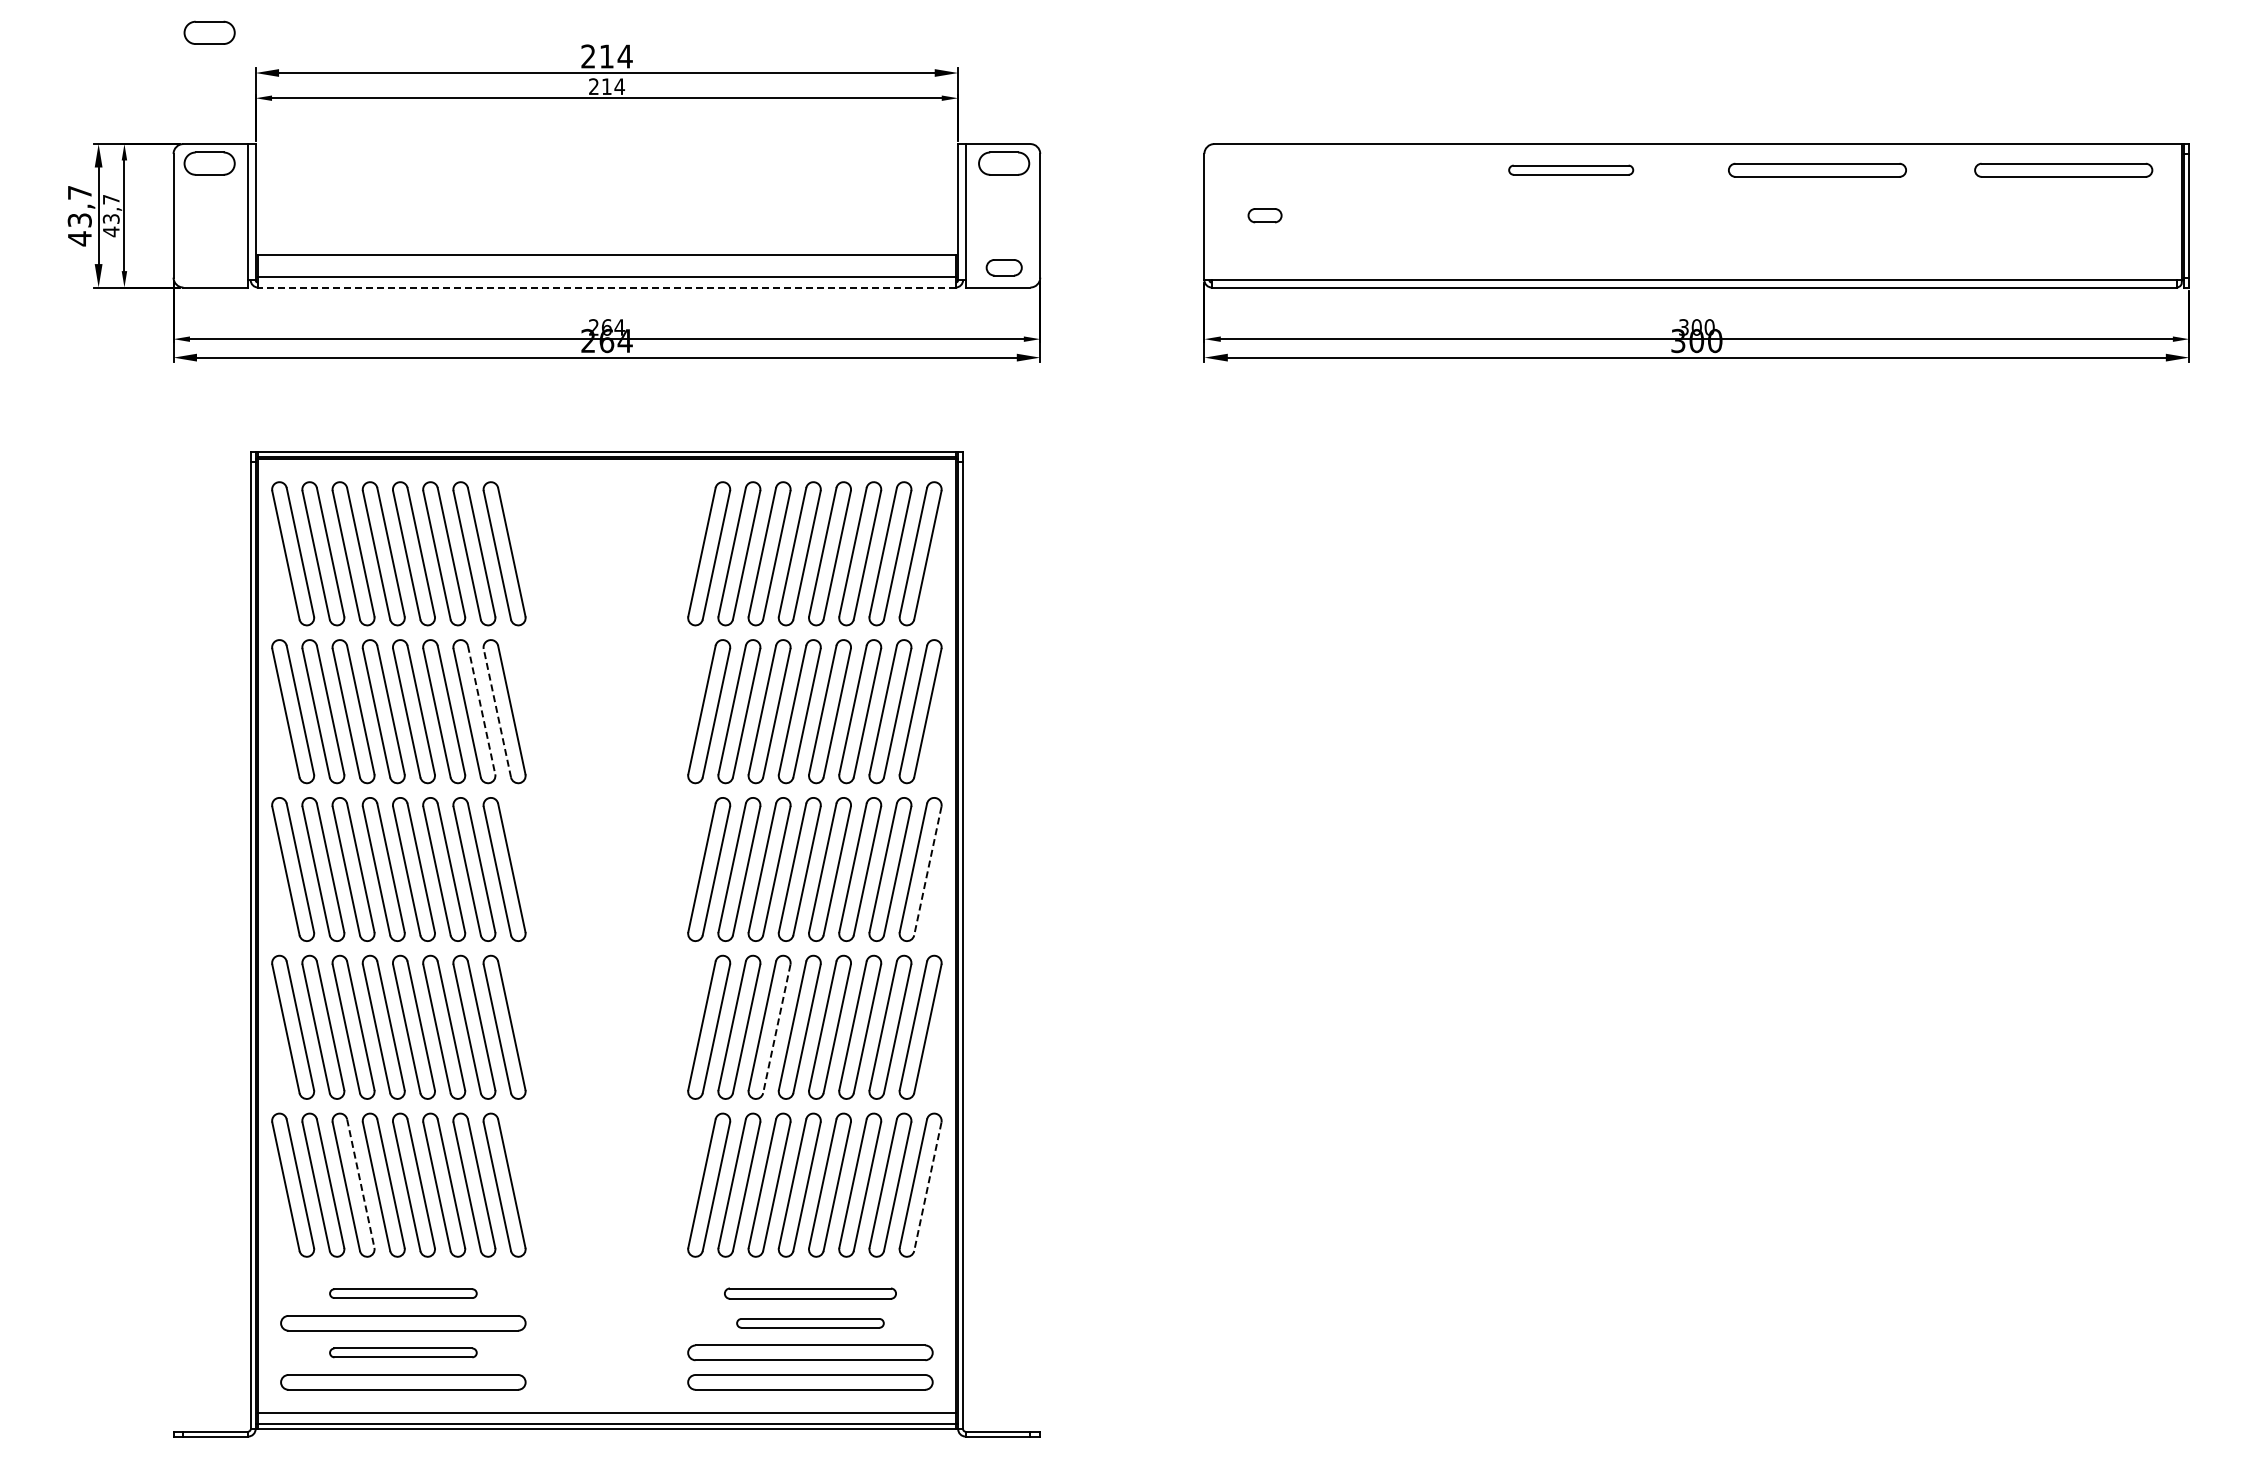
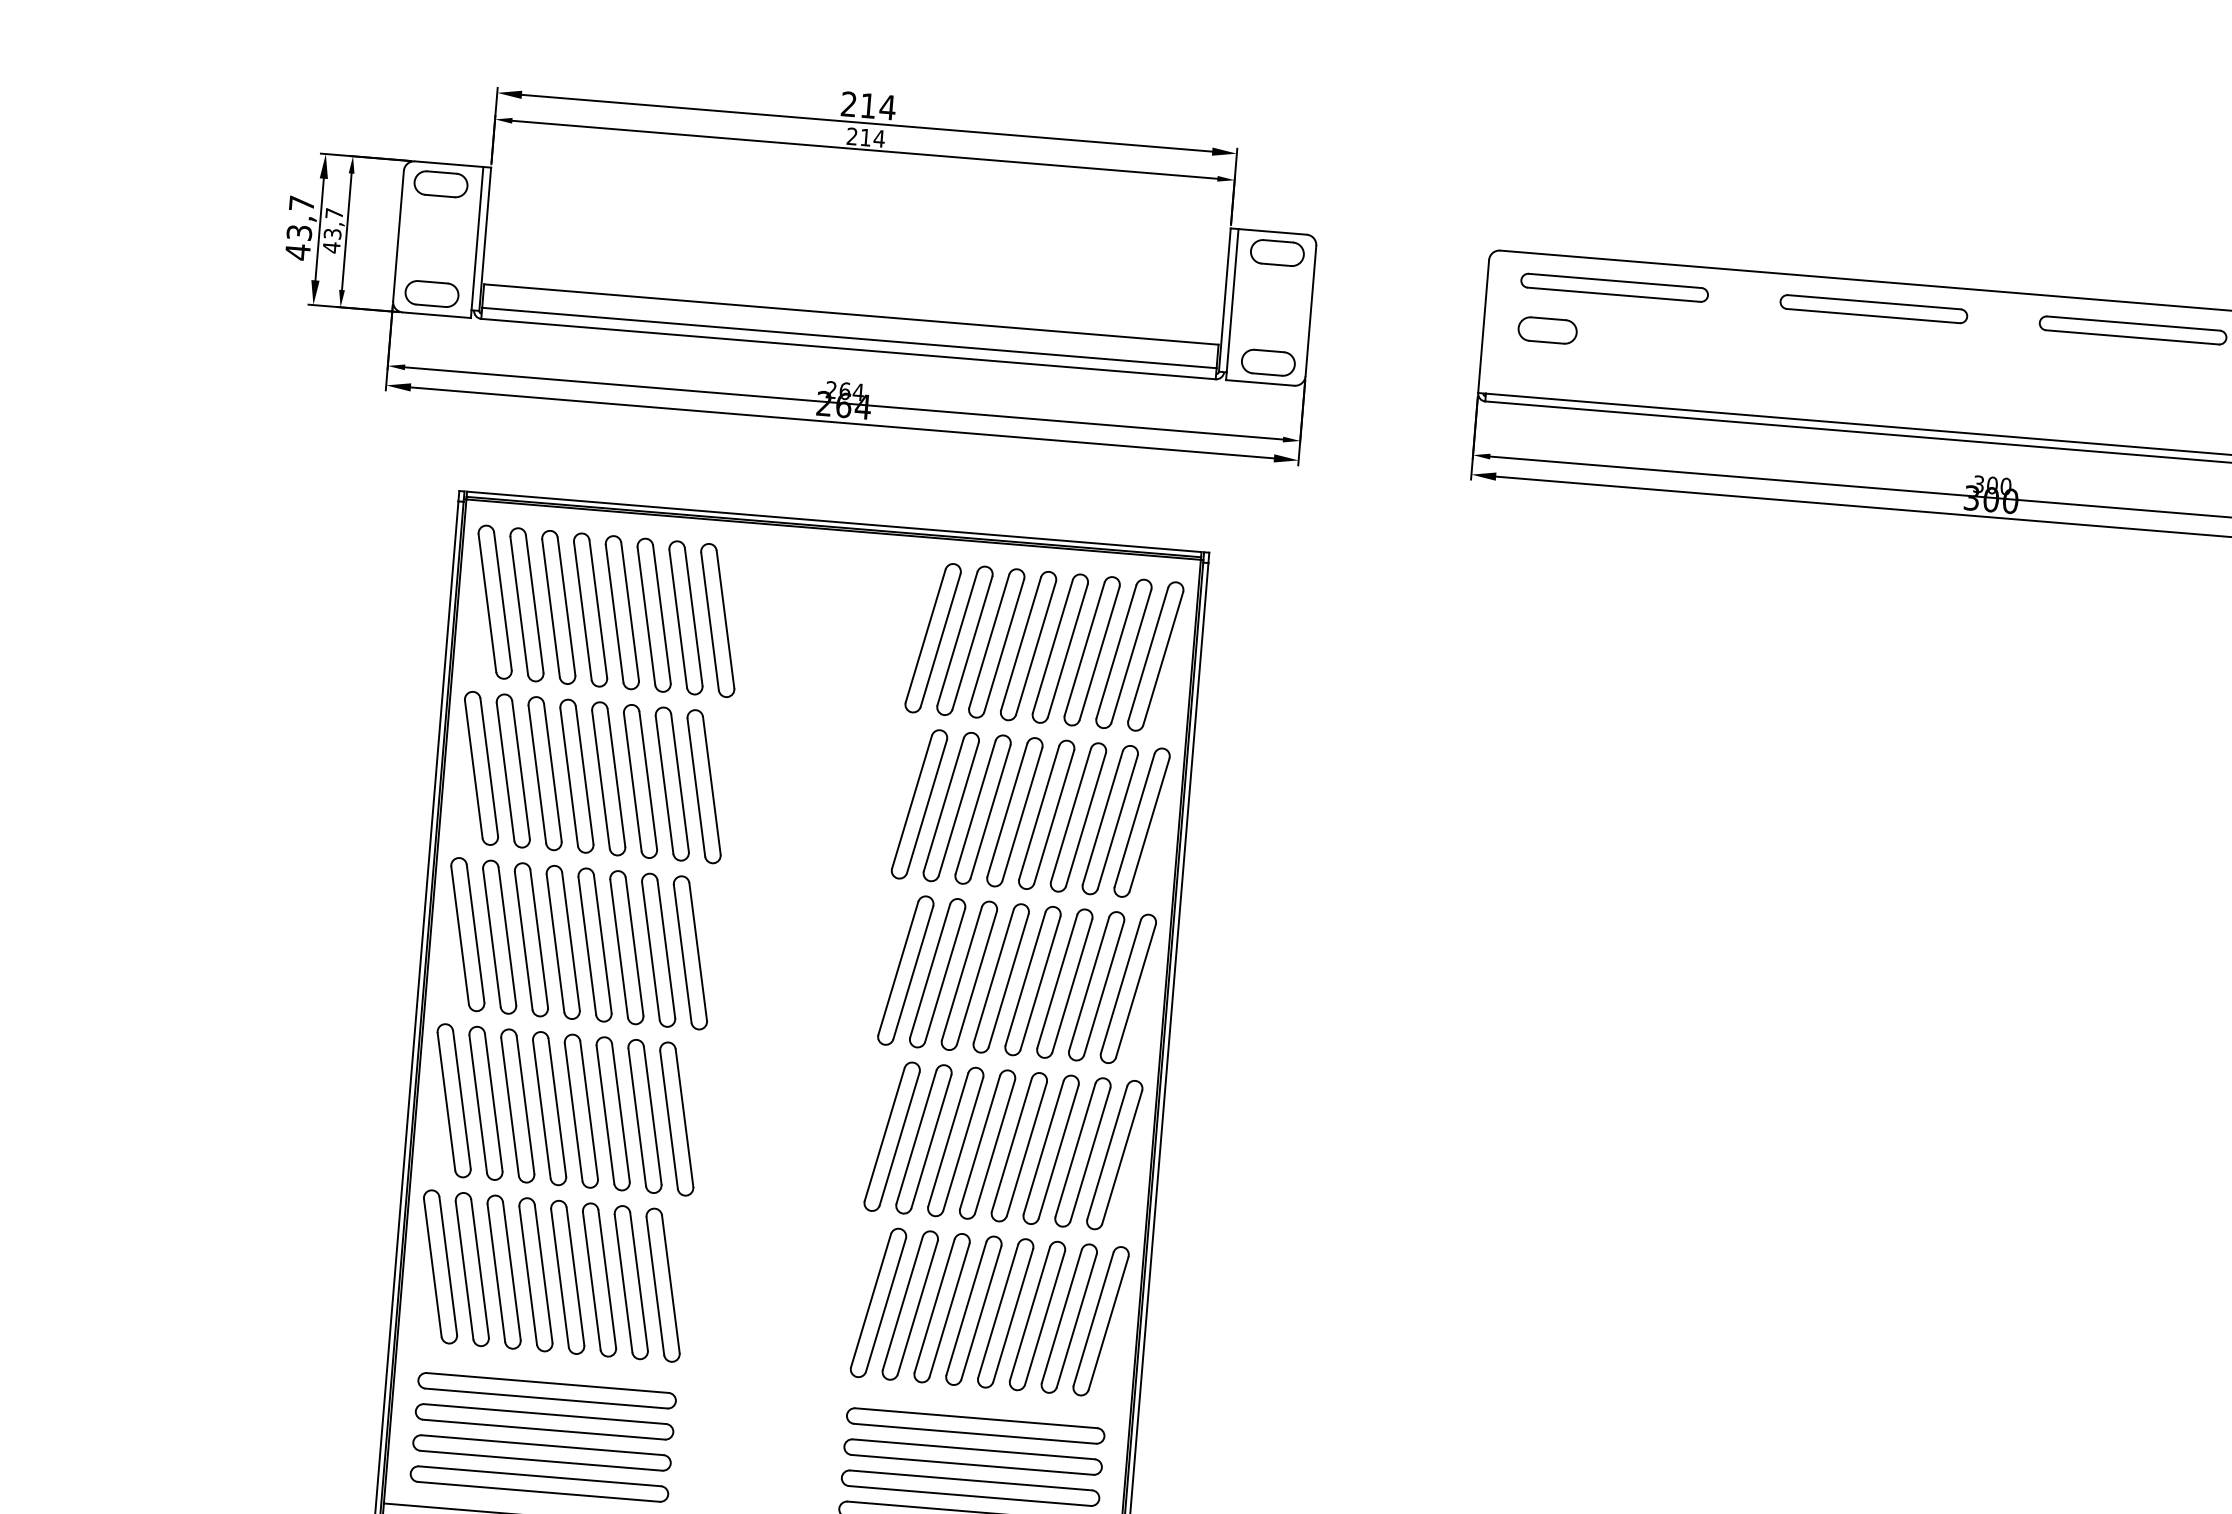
part: (209, 32) -> (431, 293), moved
part: (1324, 169) -> (1614, 286), added
part: (1570, 169) -> (1873, 308), size x1.43
part: (1264, 215) -> (1547, 330), size x1.67
part: (1004, 267) -> (1268, 362), size x1.43
line: (606, 287) -> (848, 349), dashed -> solid
line: (481, 710) -> (679, 783), dashed -> solid
line: (497, 713) -> (696, 788), dashed -> solid
line: (927, 871) -> (1135, 991), dashed -> solid
line: (776, 1028) -> (962, 1143), dashed -> solid
line: (360, 1183) -> (511, 1270), dashed -> solid
line: (927, 1186) -> (1108, 1323), dashed -> solid
part: (403, 1293) -> (547, 1390), size x1.67
part: (810, 1293) -> (975, 1425), size x1.43
part: (810, 1323) -> (973, 1457), size x1.67
part: (403, 1352) -> (542, 1452), size x1.67

